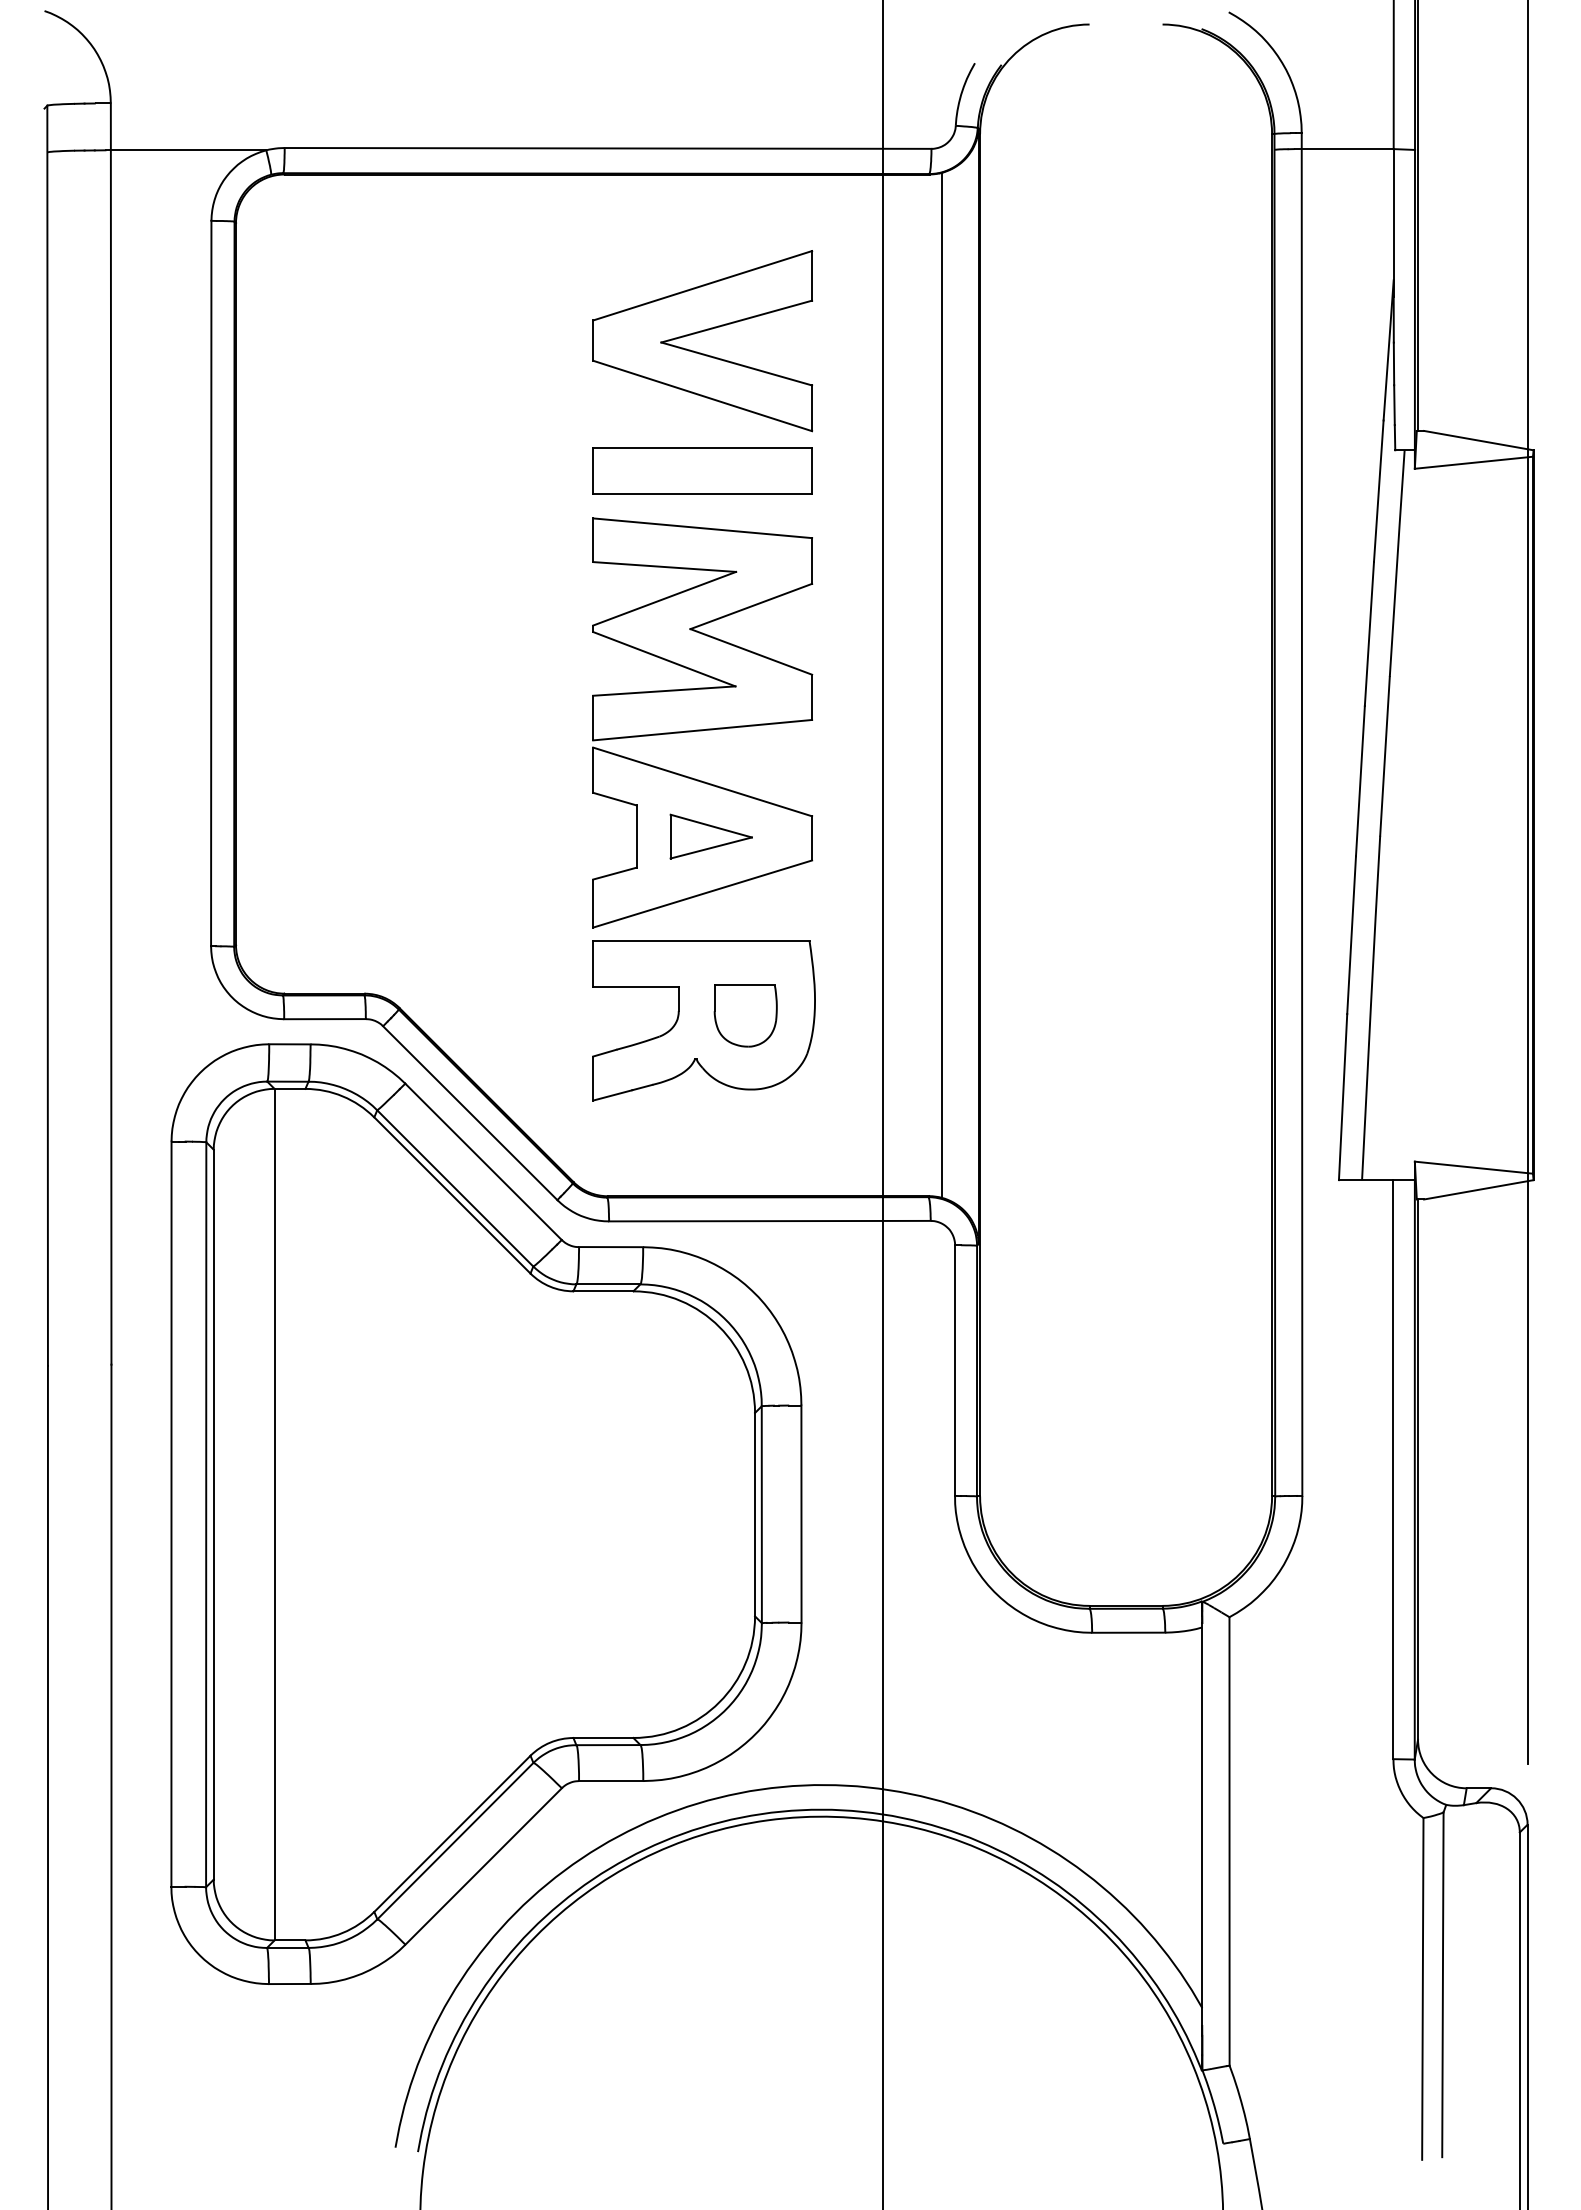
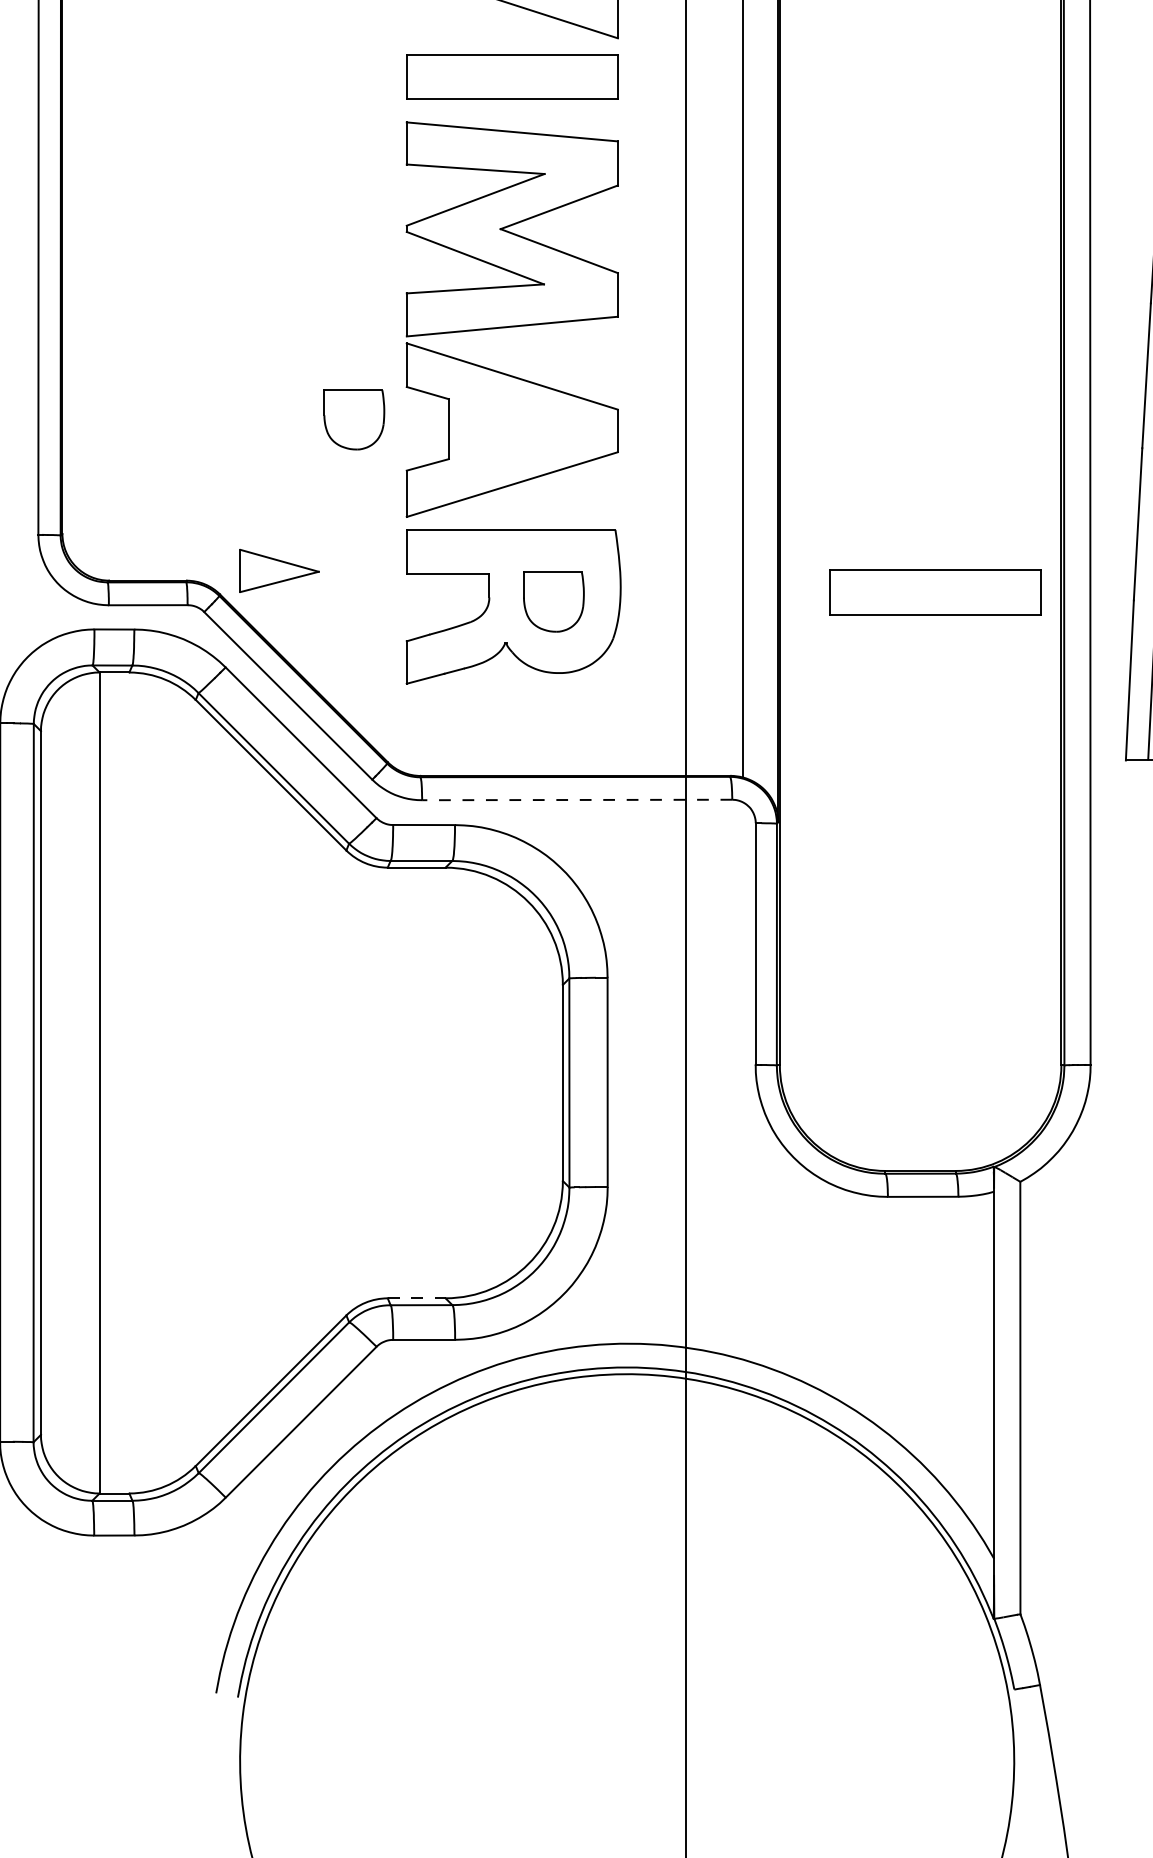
part: (538, 826) -> (354, 419), added
part: (710, 836) -> (278, 570), moved
part: (1141, 1005) -> (935, 592), added
line: (769, 1221) -> (576, 800), solid -> dashed
line: (603, 1738) -> (416, 1298), solid -> dashed

